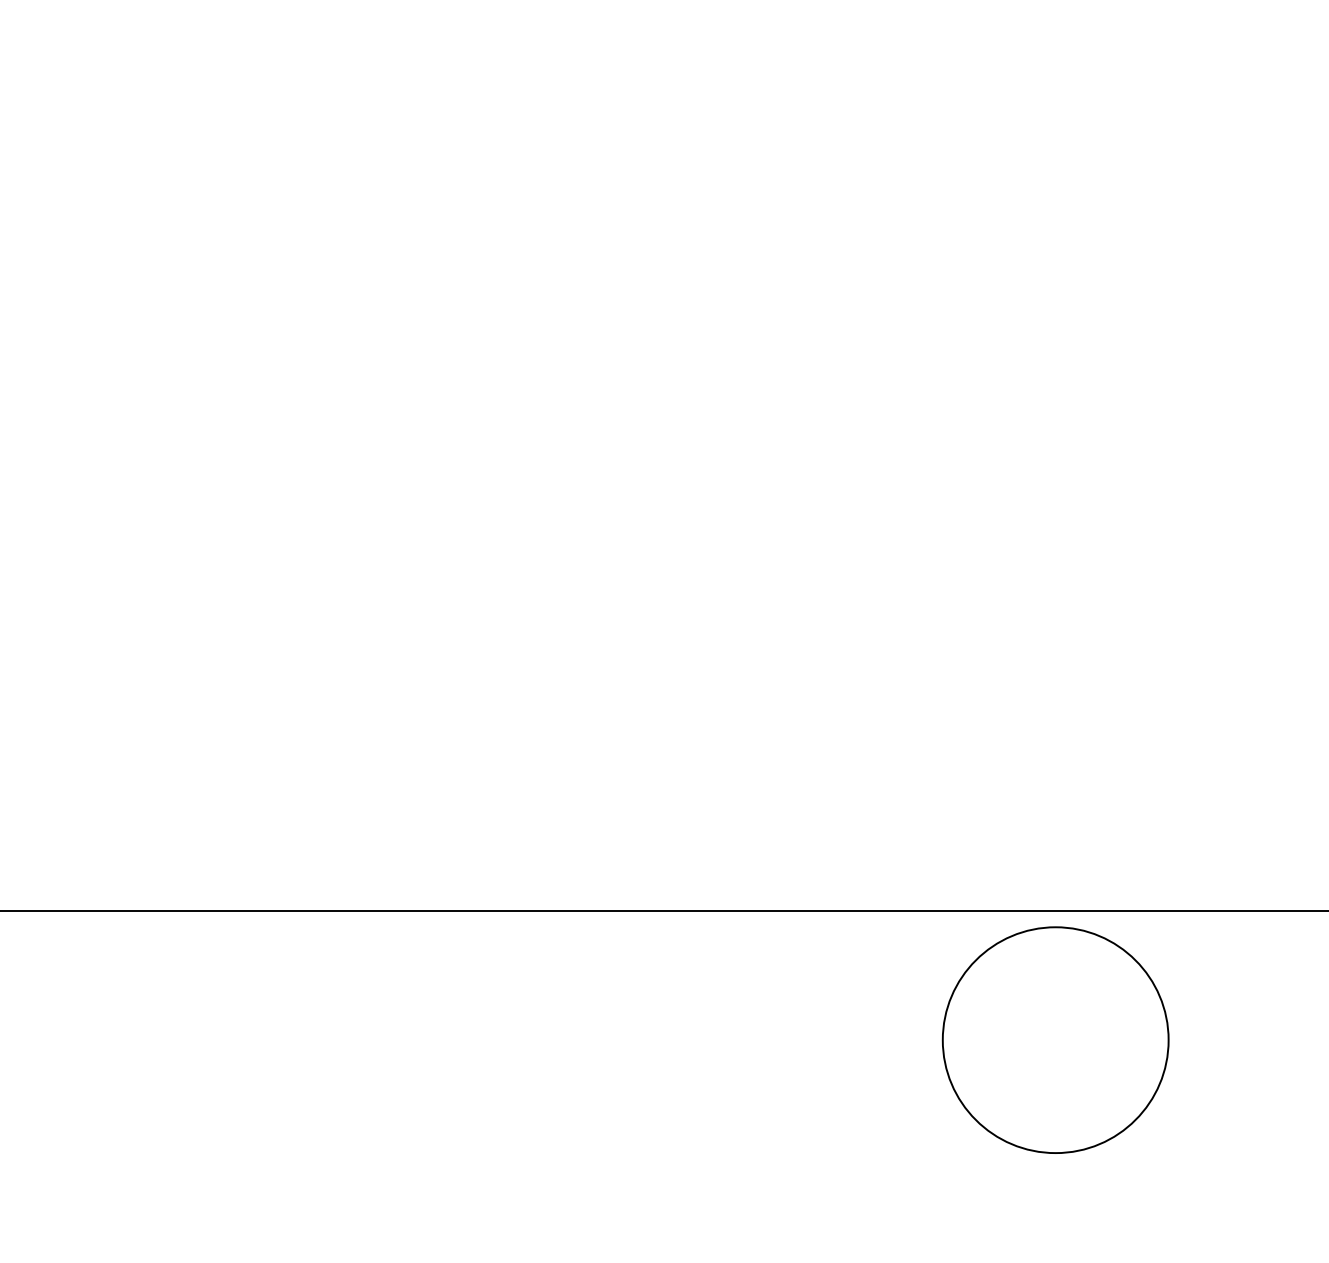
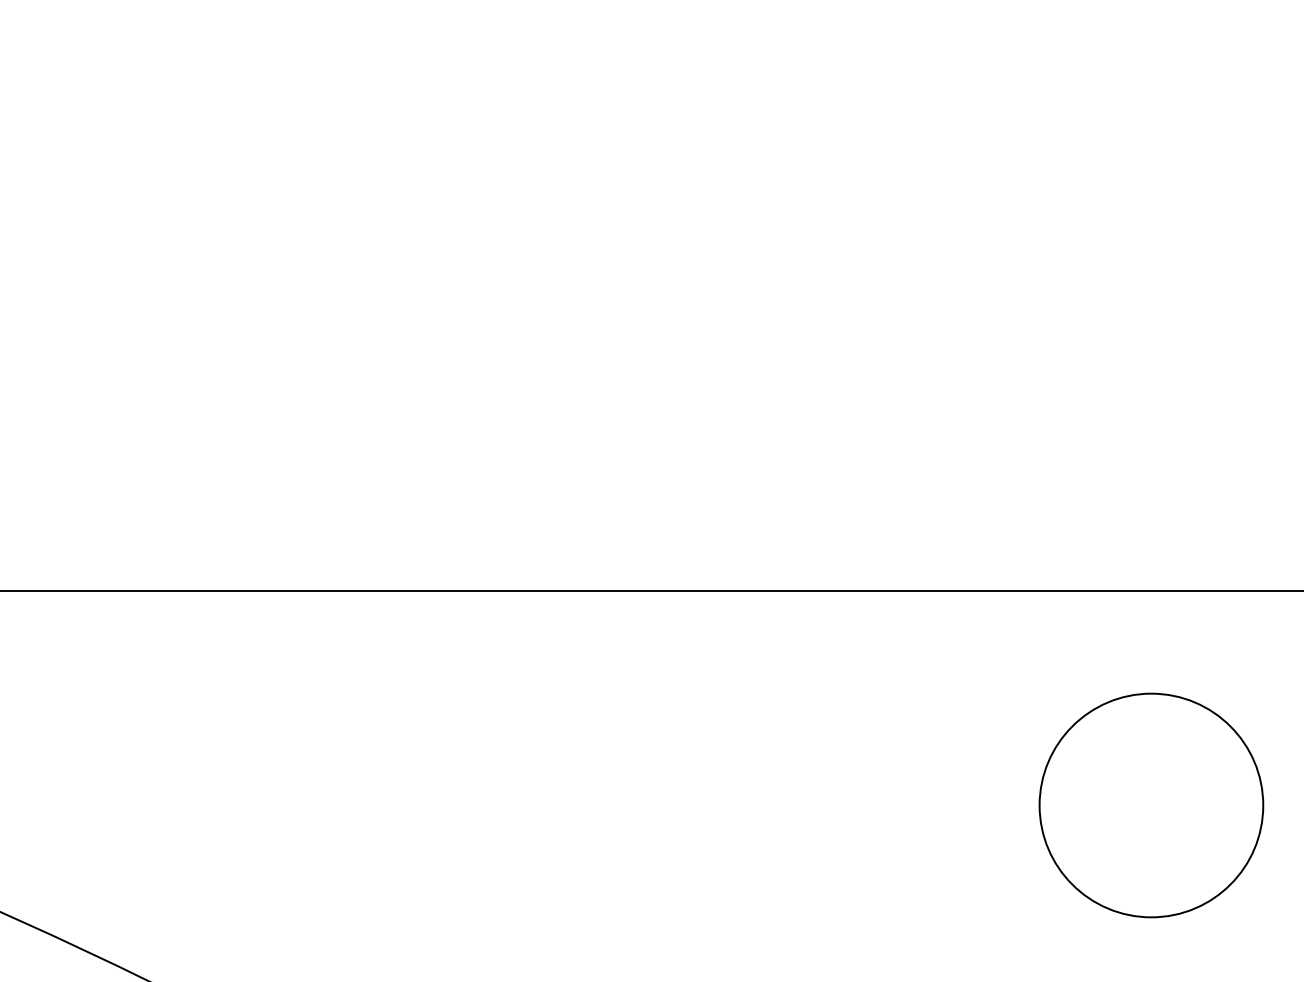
circle: (1055, 1039) -> (1151, 804), moved

